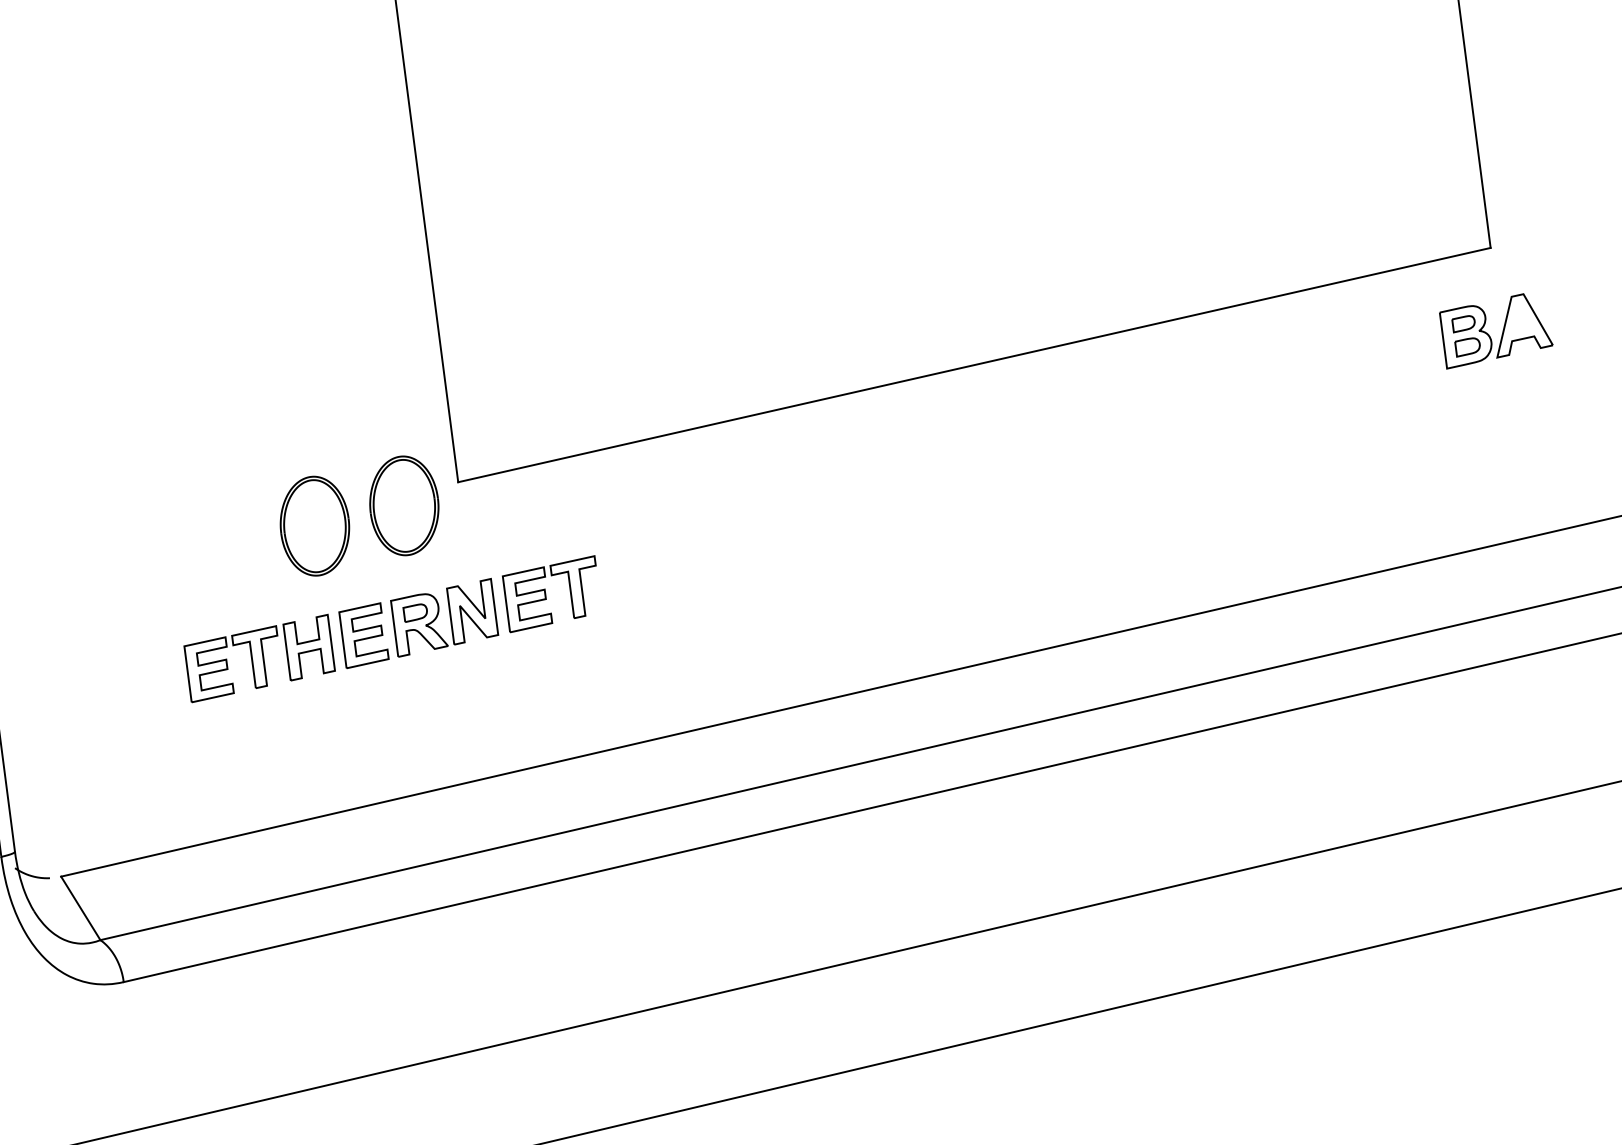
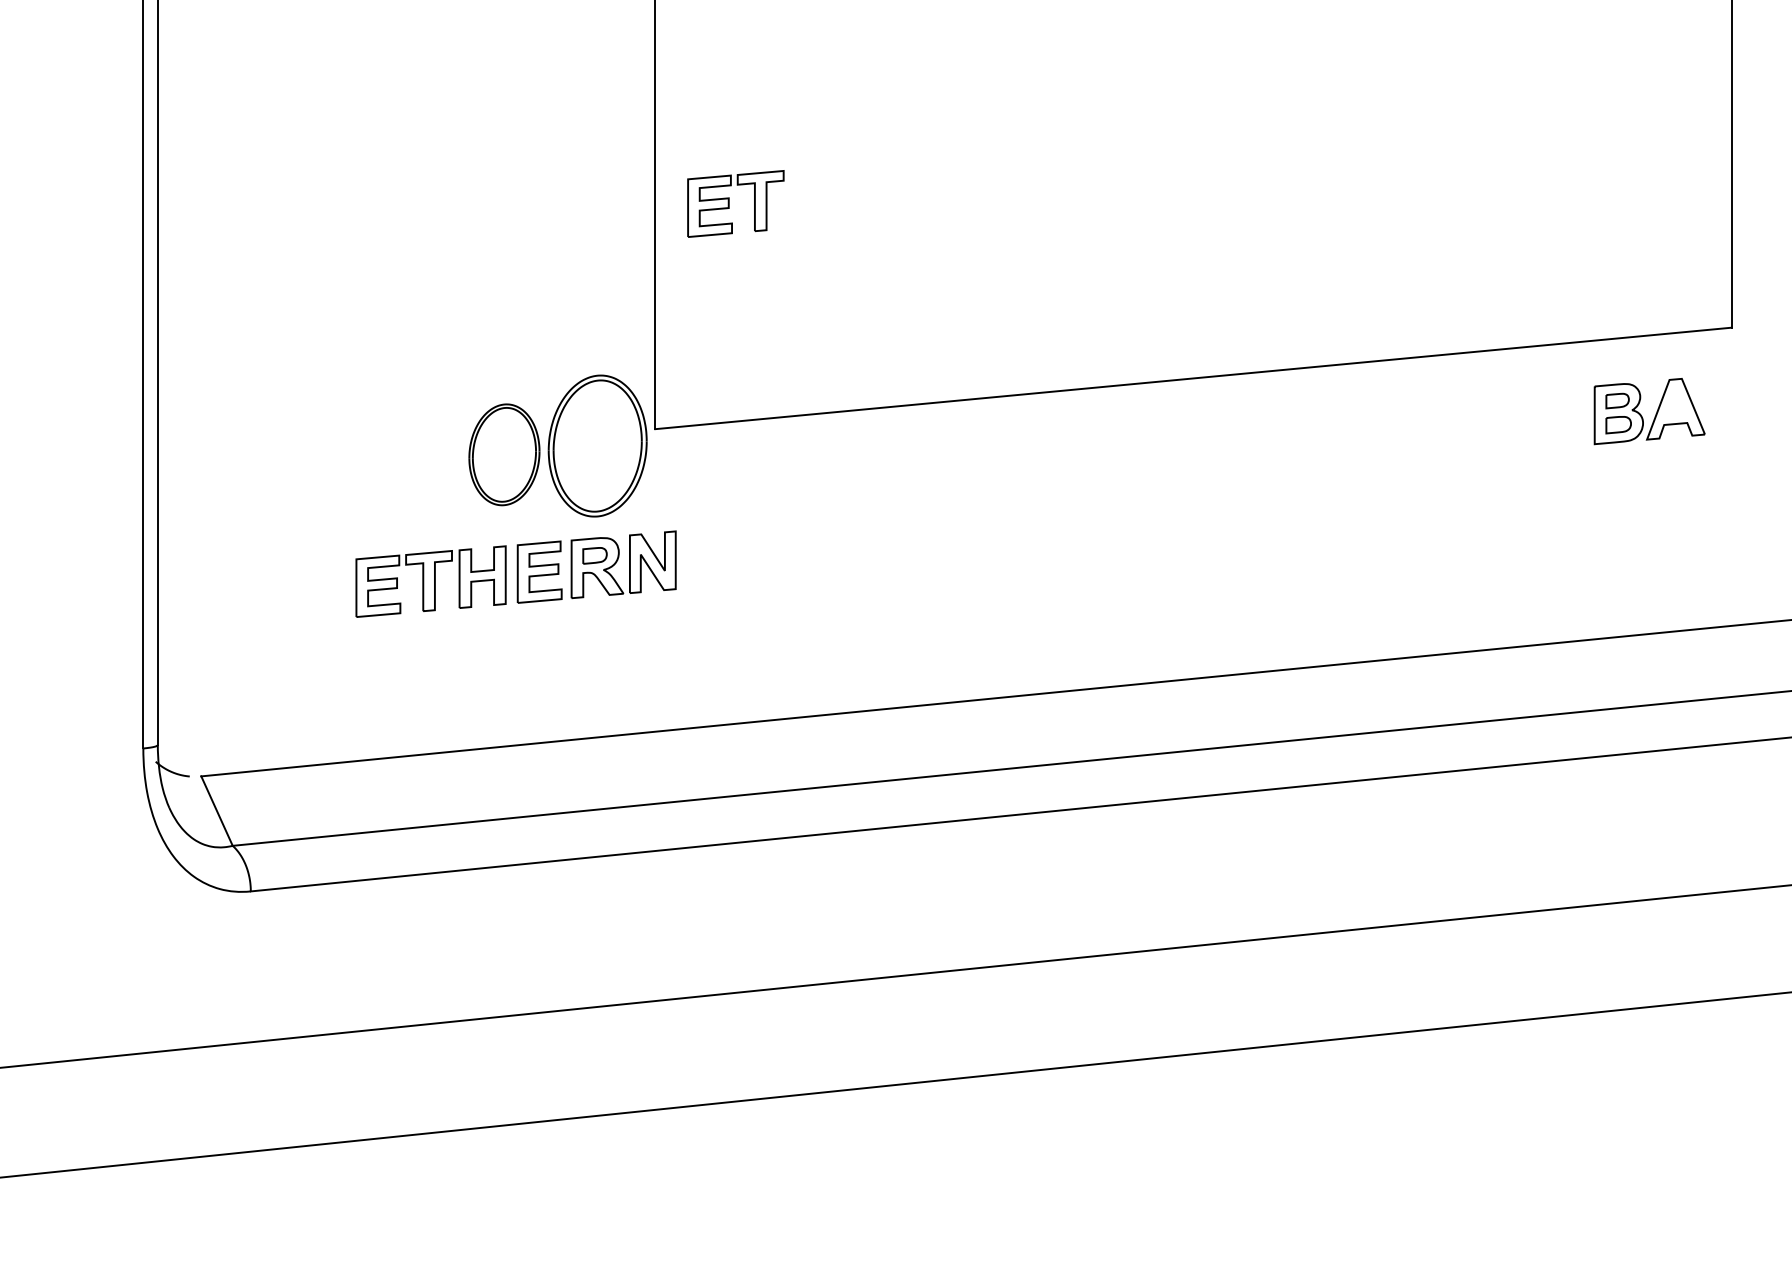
part: (1502, 332) -> (1655, 414), moved
part: (404, 505) -> (597, 445), size x1.4
part: (551, 593) -> (735, 203), moved

